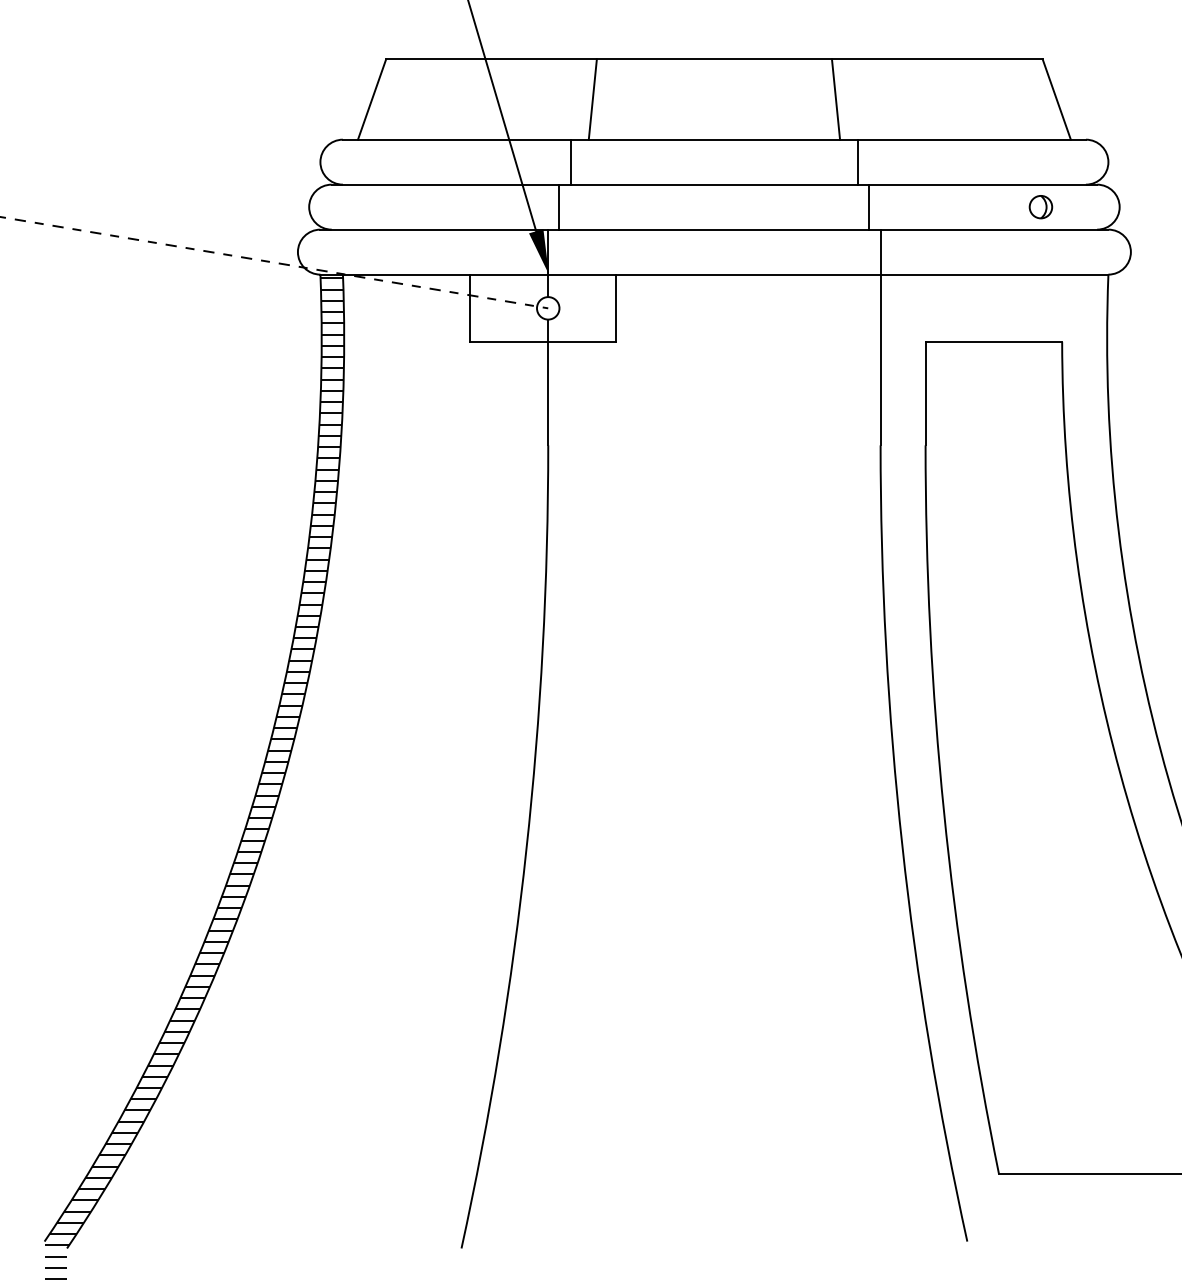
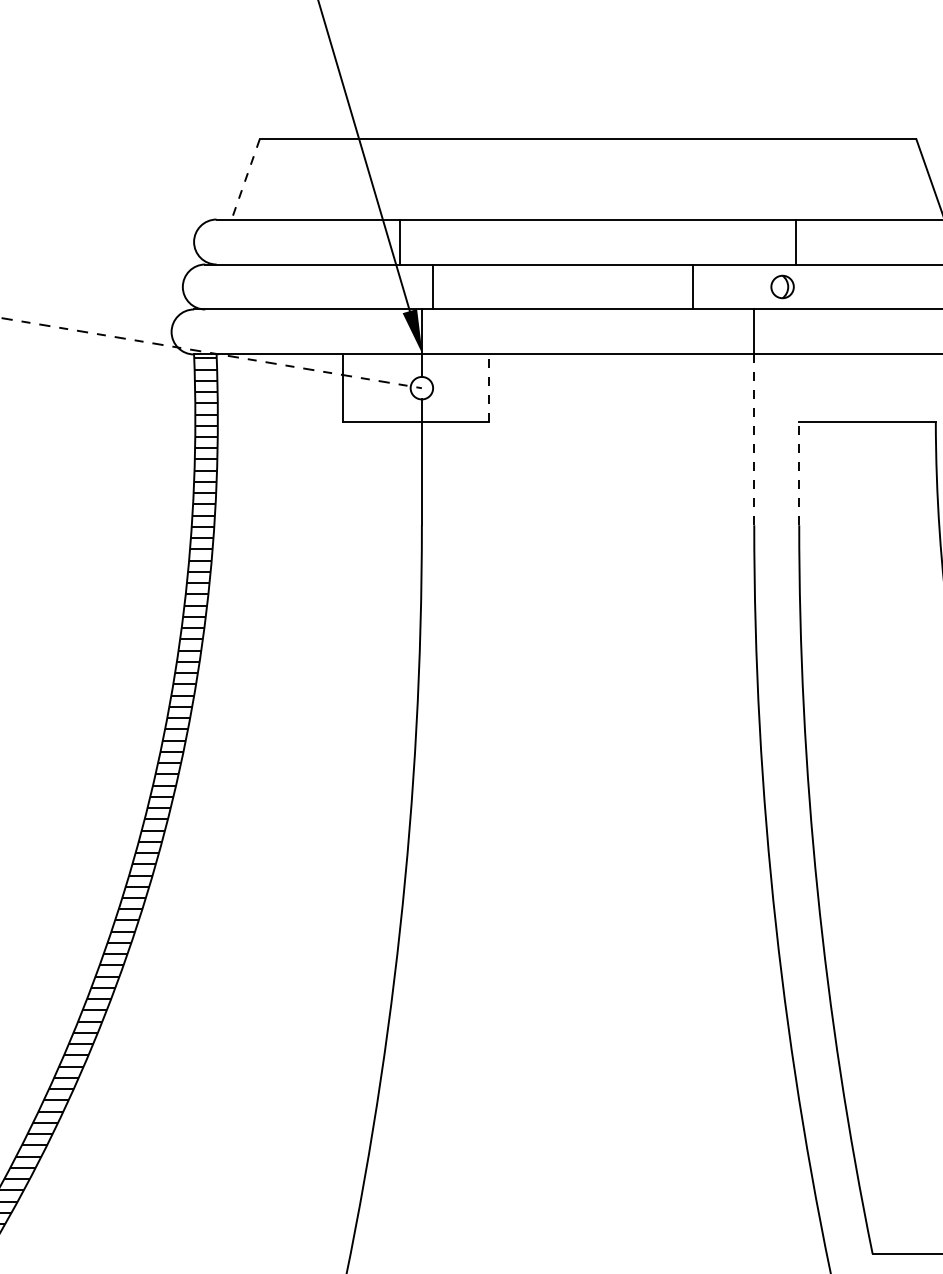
line: (372, 99) -> (246, 179), solid -> dashed
line: (592, 99) -> (466, 179), removed
line: (835, 99) -> (709, 179), removed
line: (570, 161) -> (400, 241), moved
line: (858, 161) -> (796, 241), moved
line: (869, 206) -> (693, 286), moved
part: (1040, 207) -> (782, 287), moved
line: (615, 308) -> (489, 388), solid -> dashed
line: (880, 359) -> (754, 439), solid -> dashed
line: (925, 393) -> (799, 473), solid -> dashed

